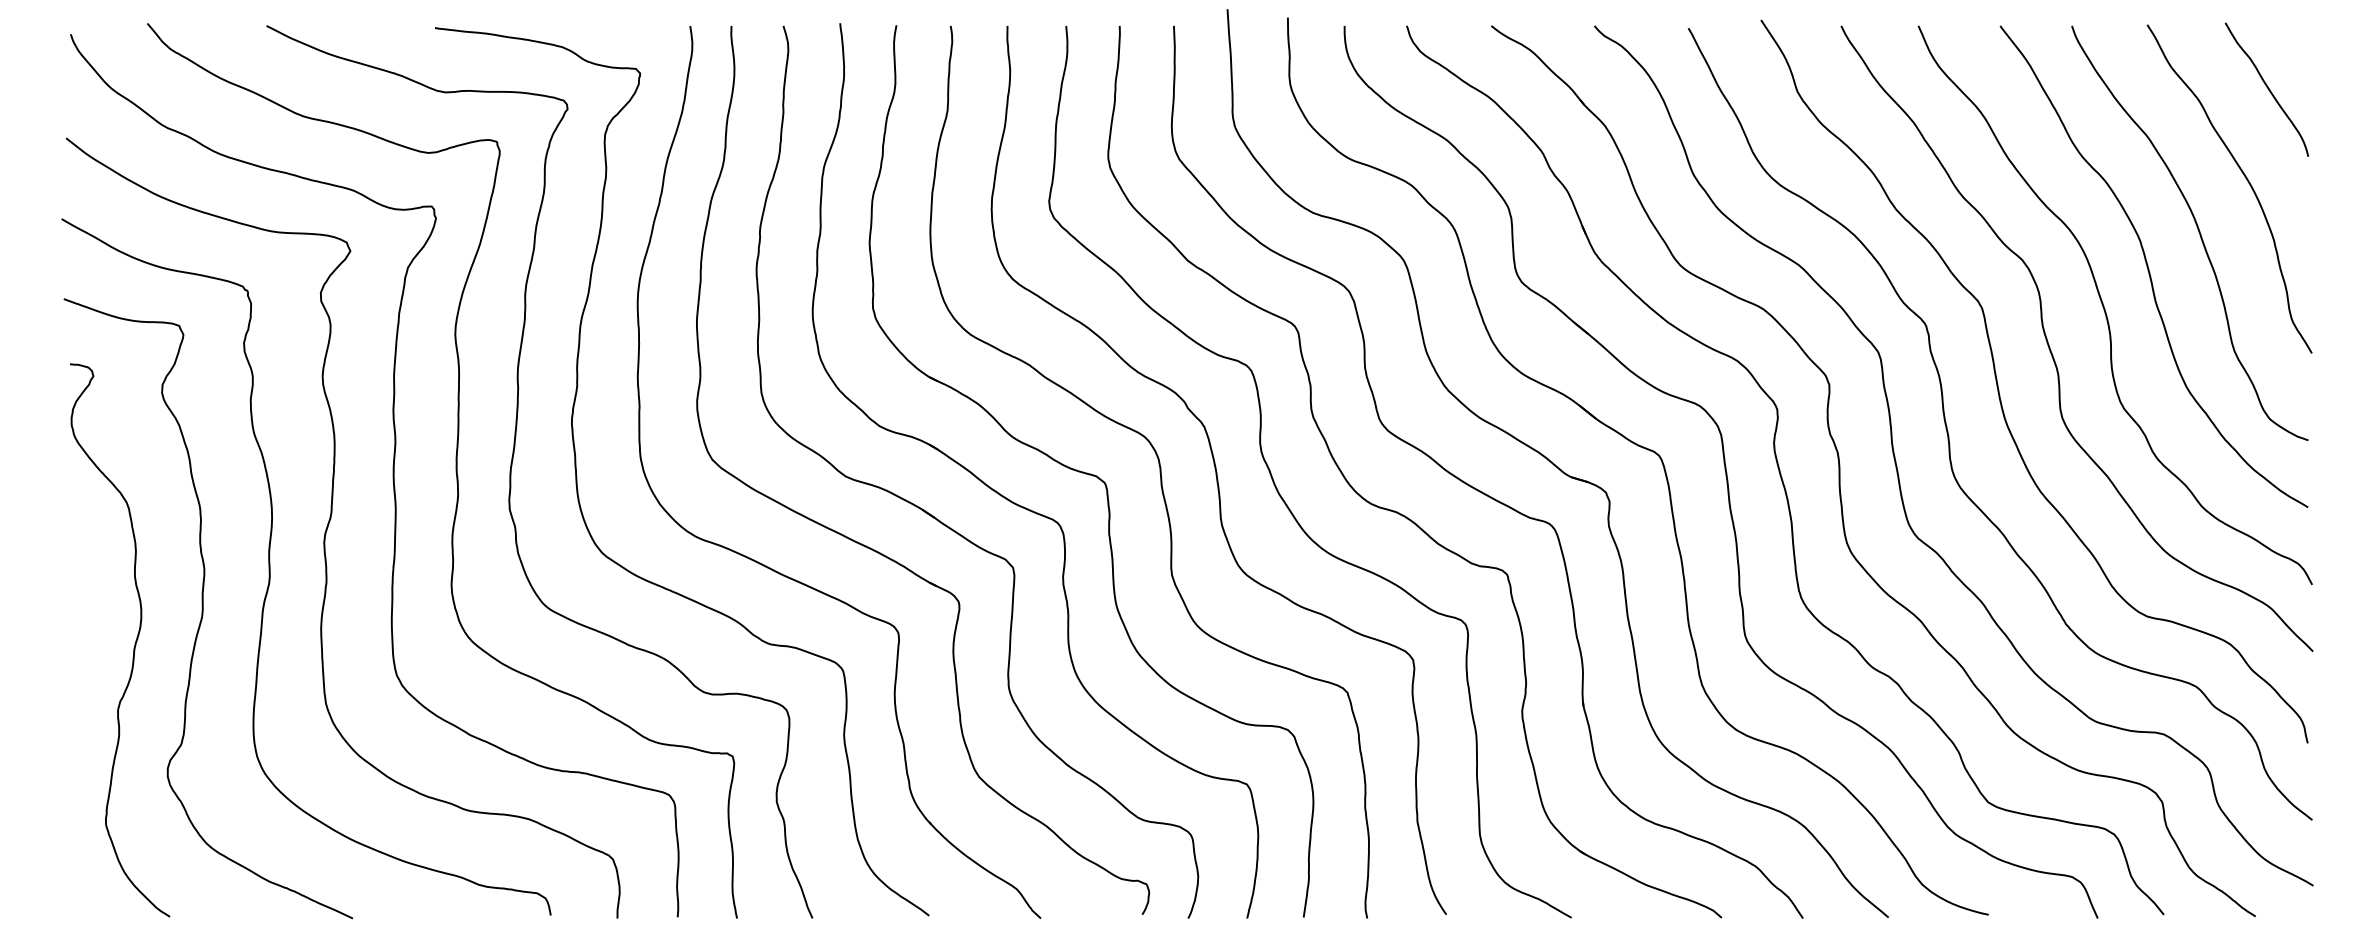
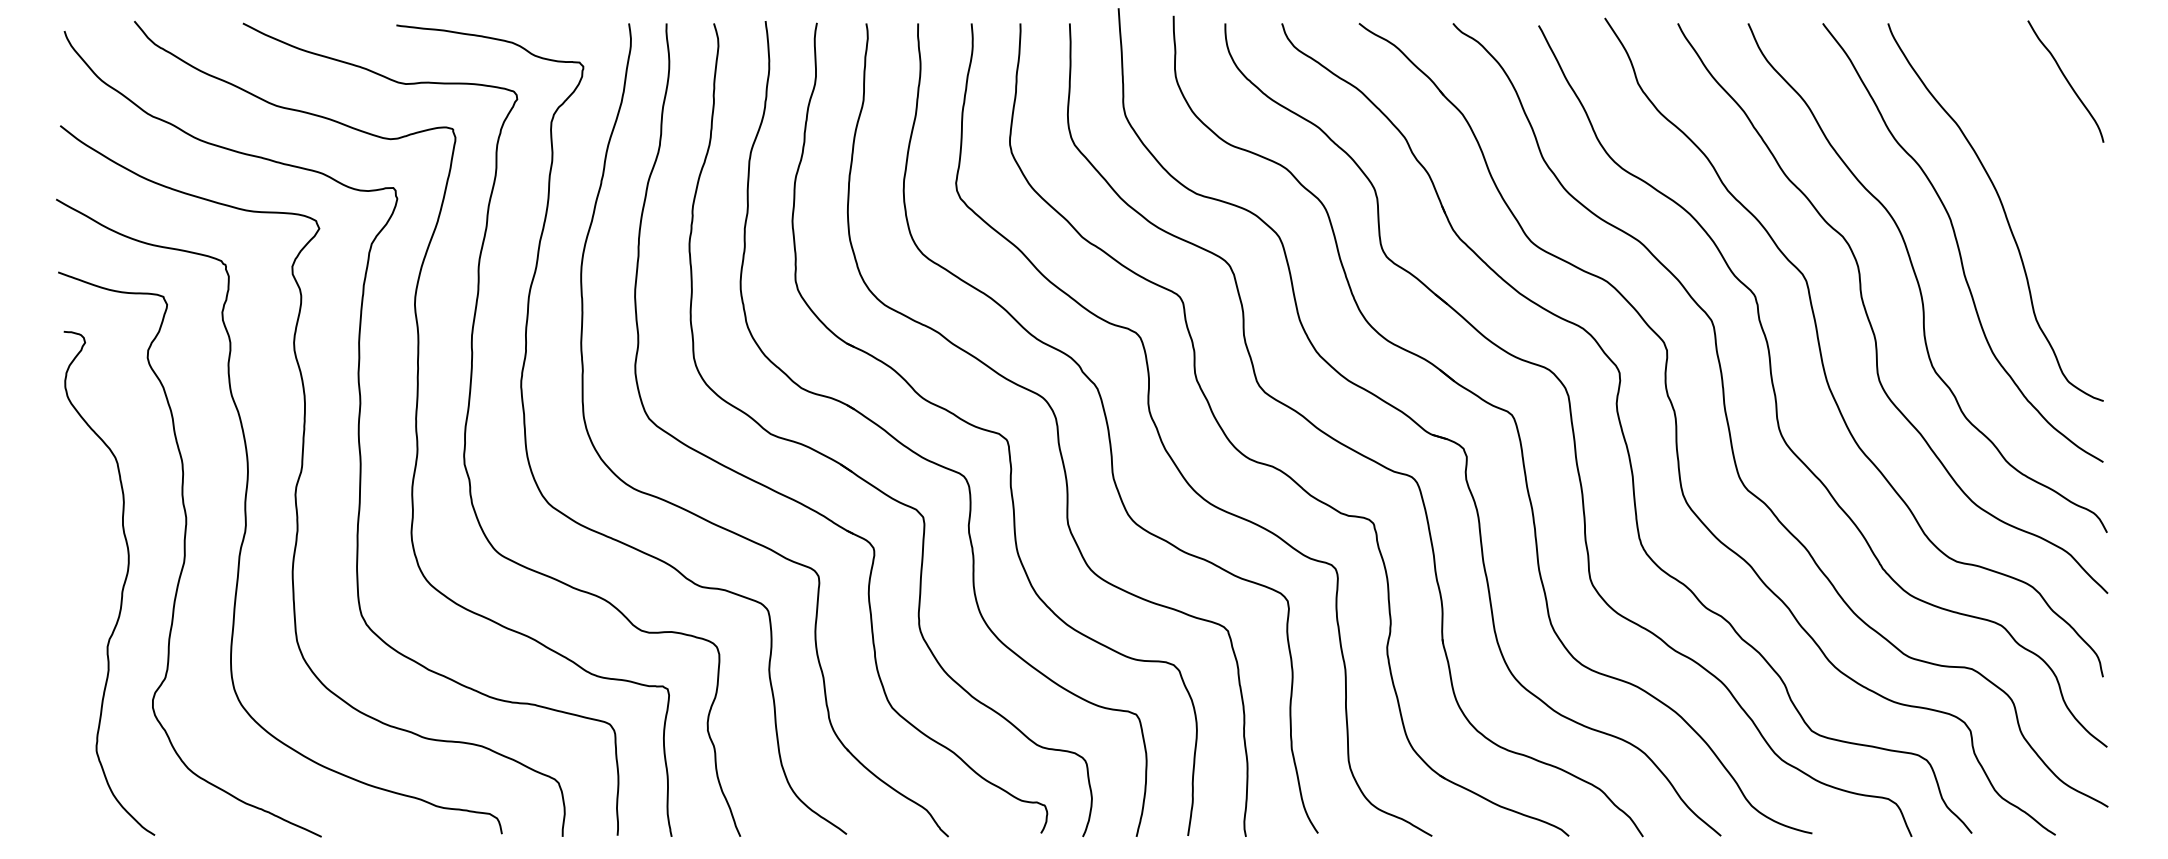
curve: (2246, 180) -> (2047, 164), removed

